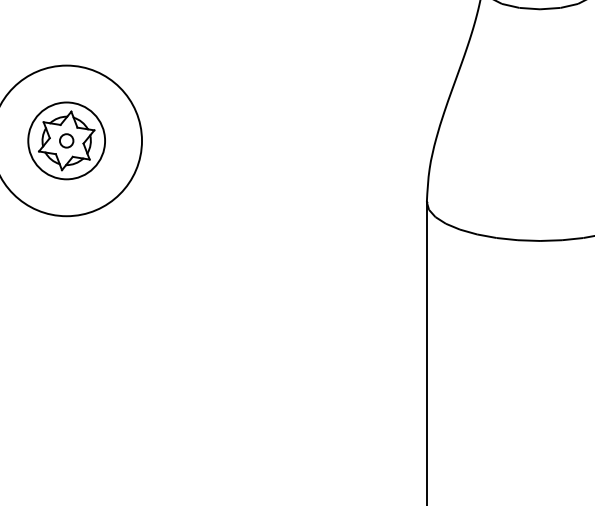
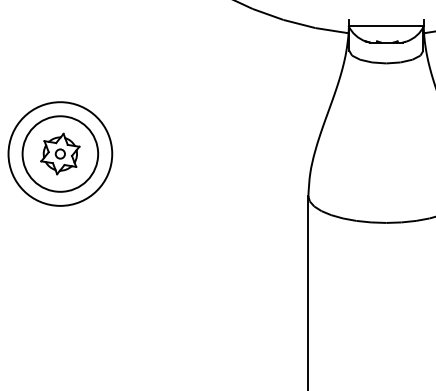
circle: (66, 140) -> (60, 153), size x1.43

